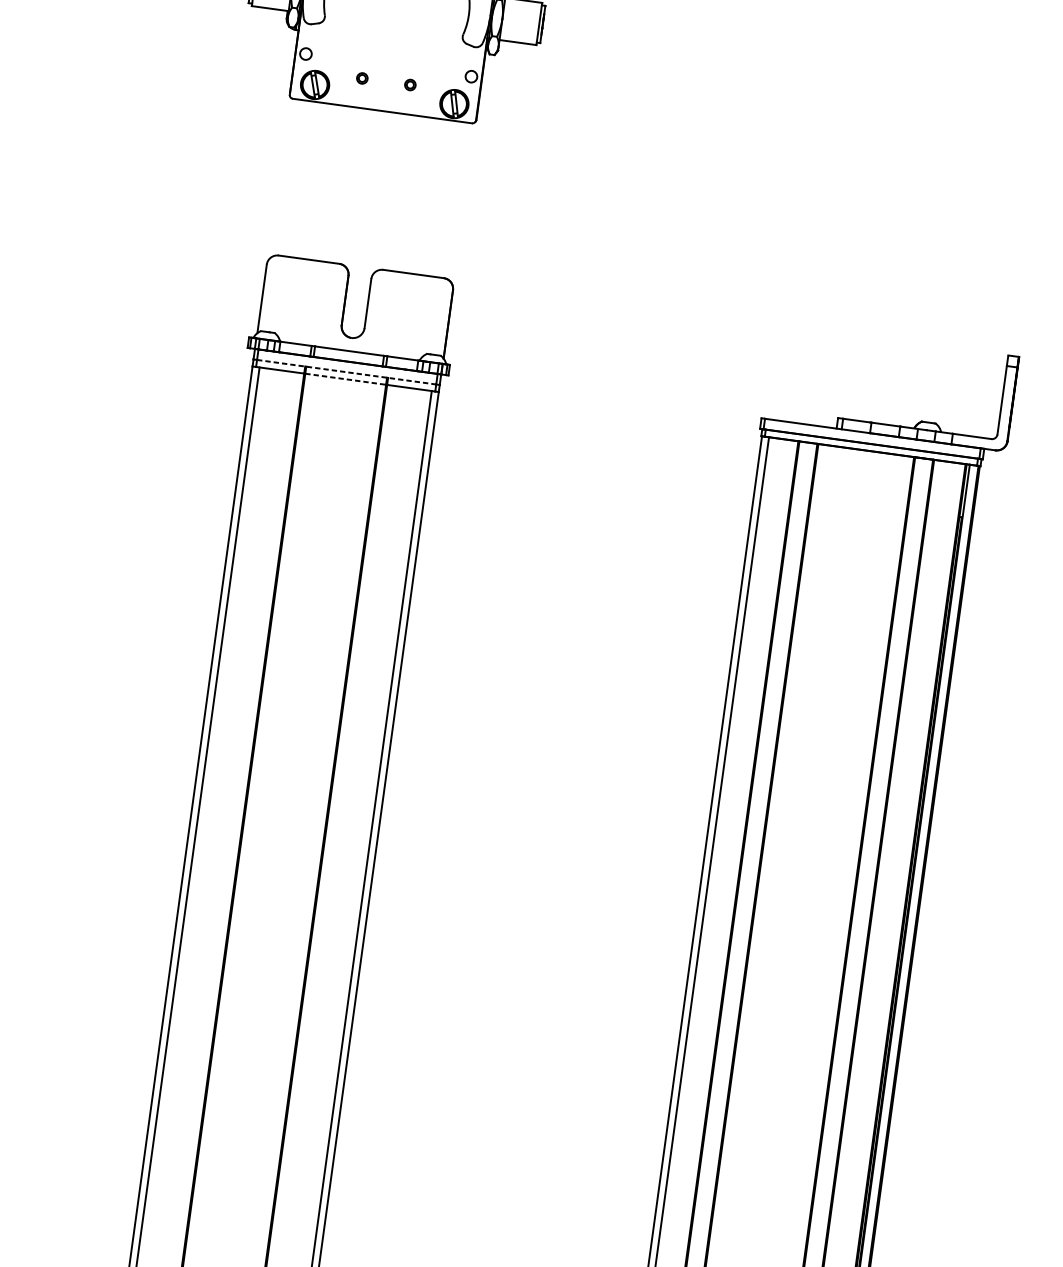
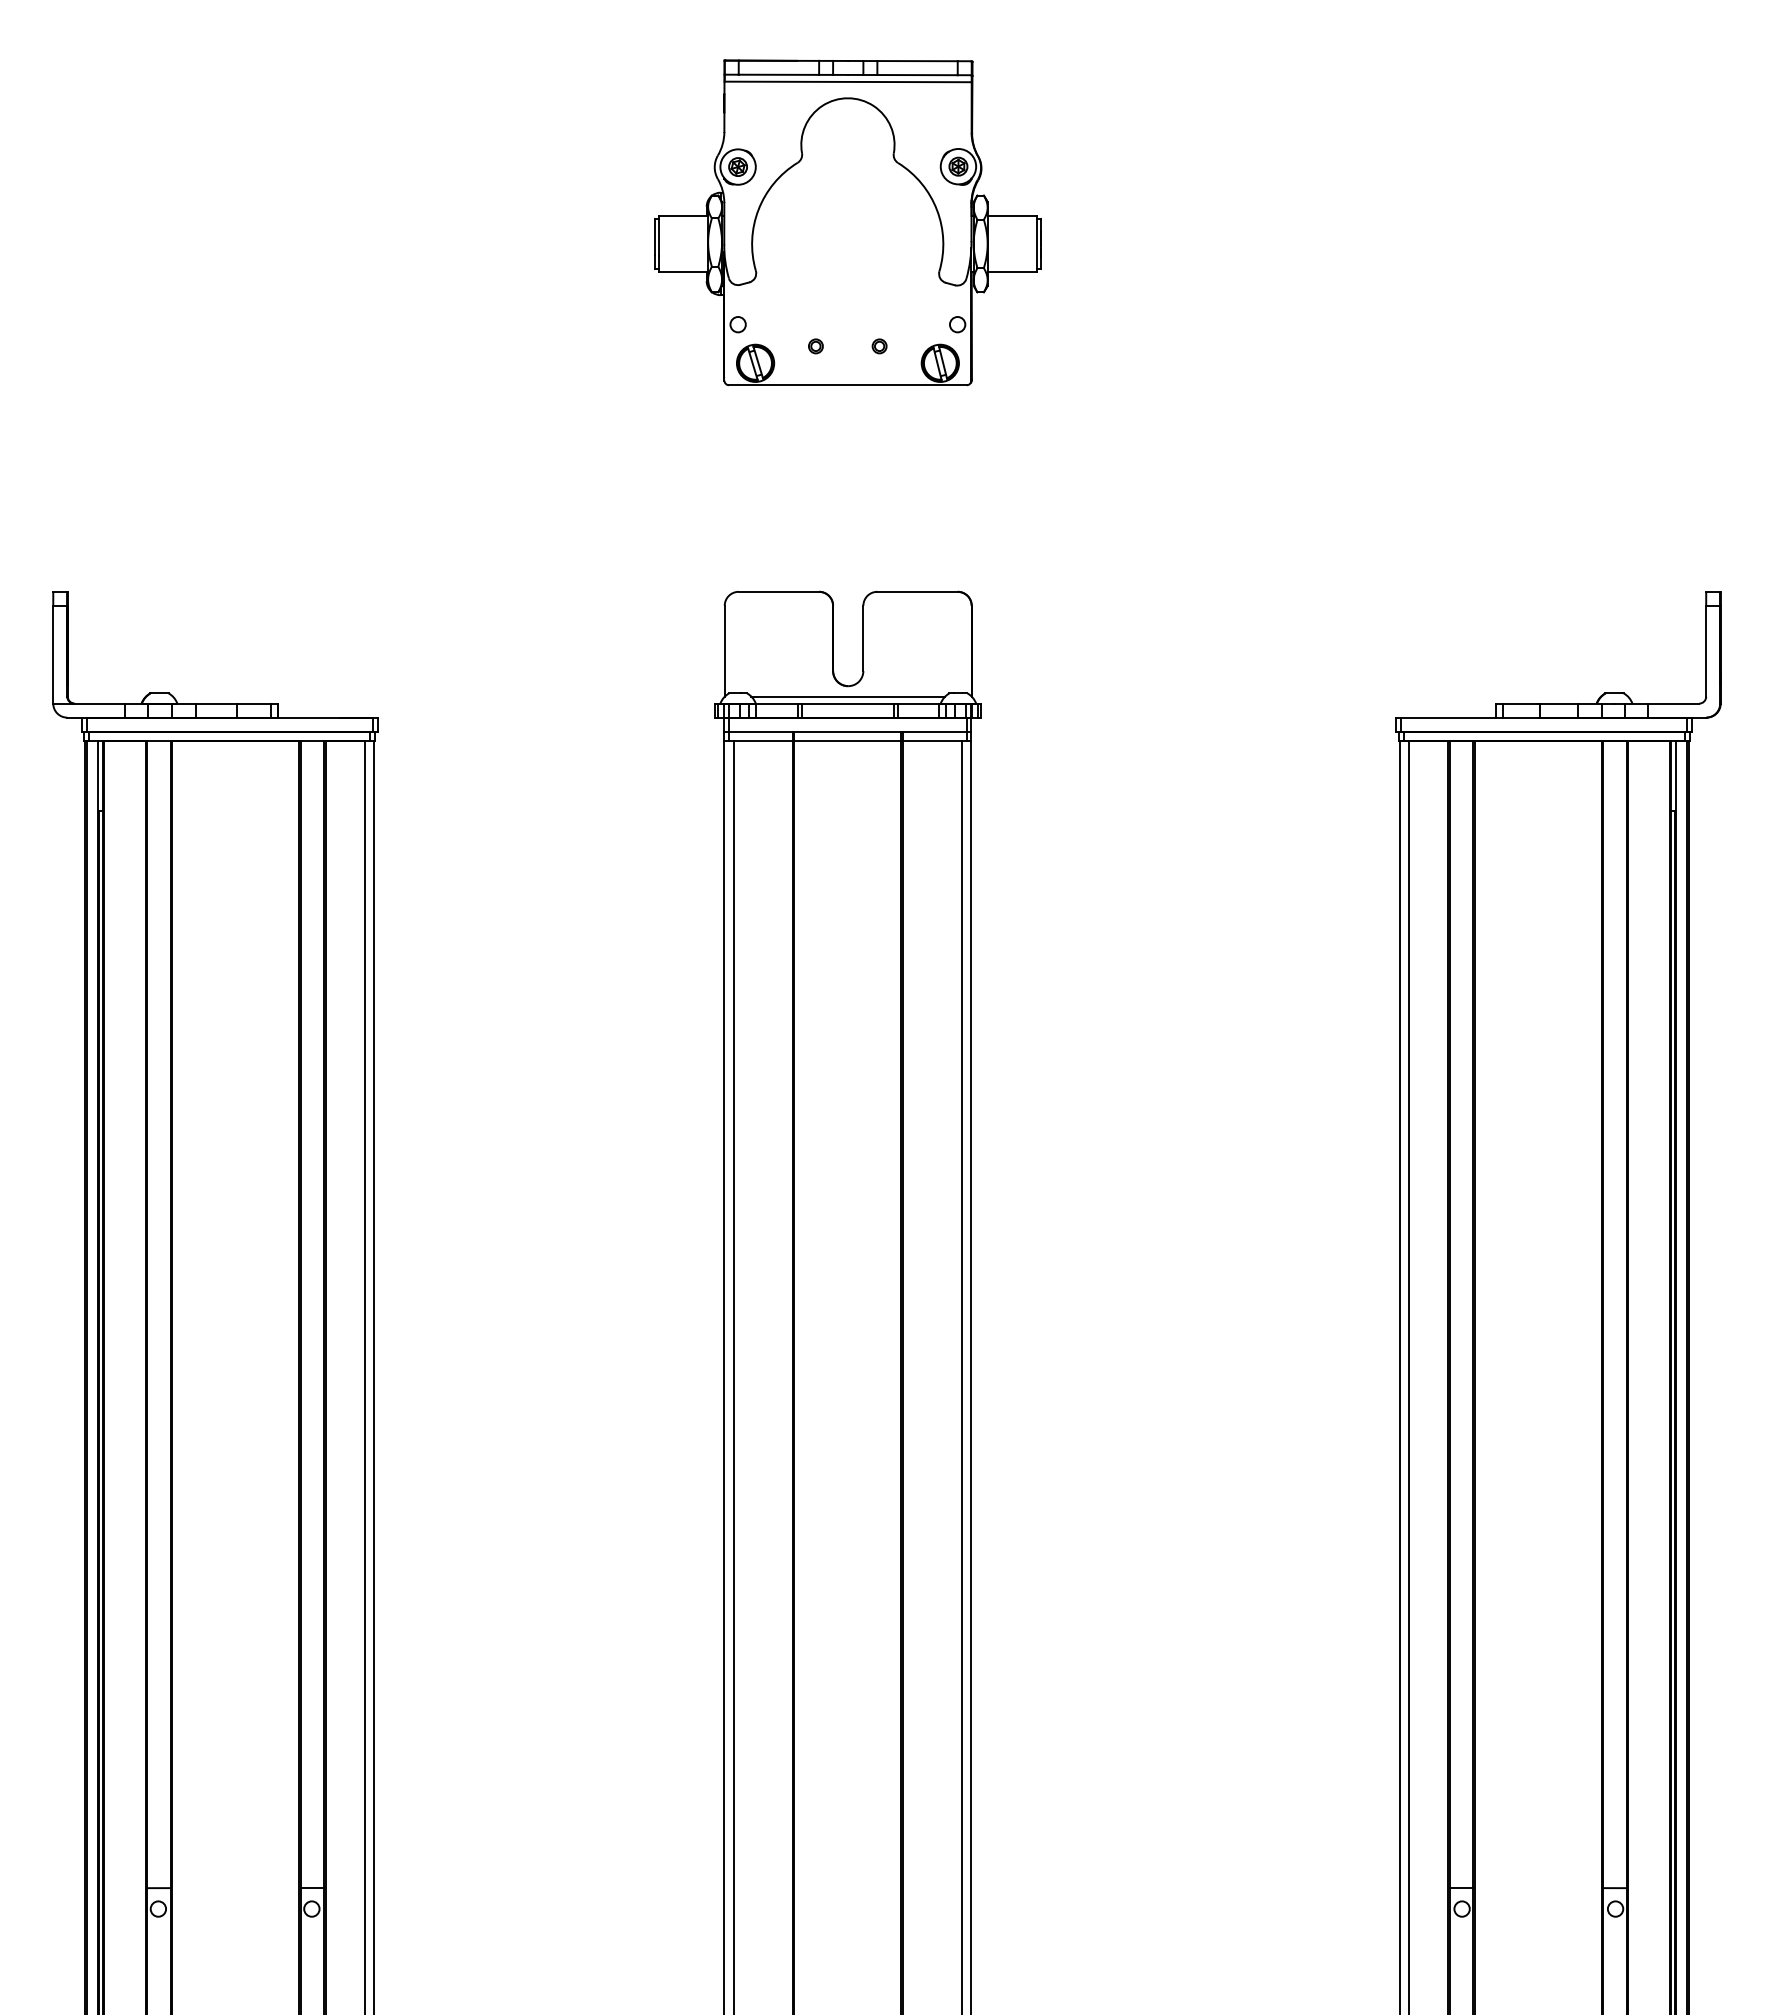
line: (350, 345) -> (848, 696), added
line: (346, 372) -> (847, 731), dashed -> solid
line: (345, 378) -> (847, 740), dashed -> solid

